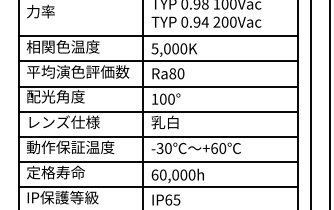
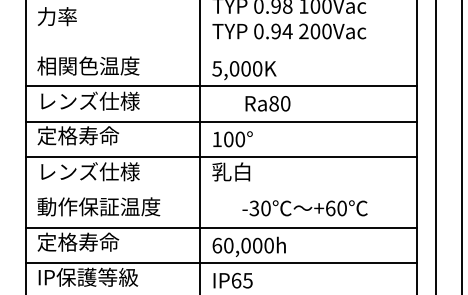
line: (158, 35) -> (221, 50), removed
text: (78, 71) -> (109, 100), 平均演色評価数 -> レンズ仕様
text: (168, 73) -> (267, 103), moved
text: (56, 96) -> (78, 135), 配光角度 -> 定格寿命
line: (158, 137) -> (221, 192), removed
text: (195, 148) -> (304, 208), moved

